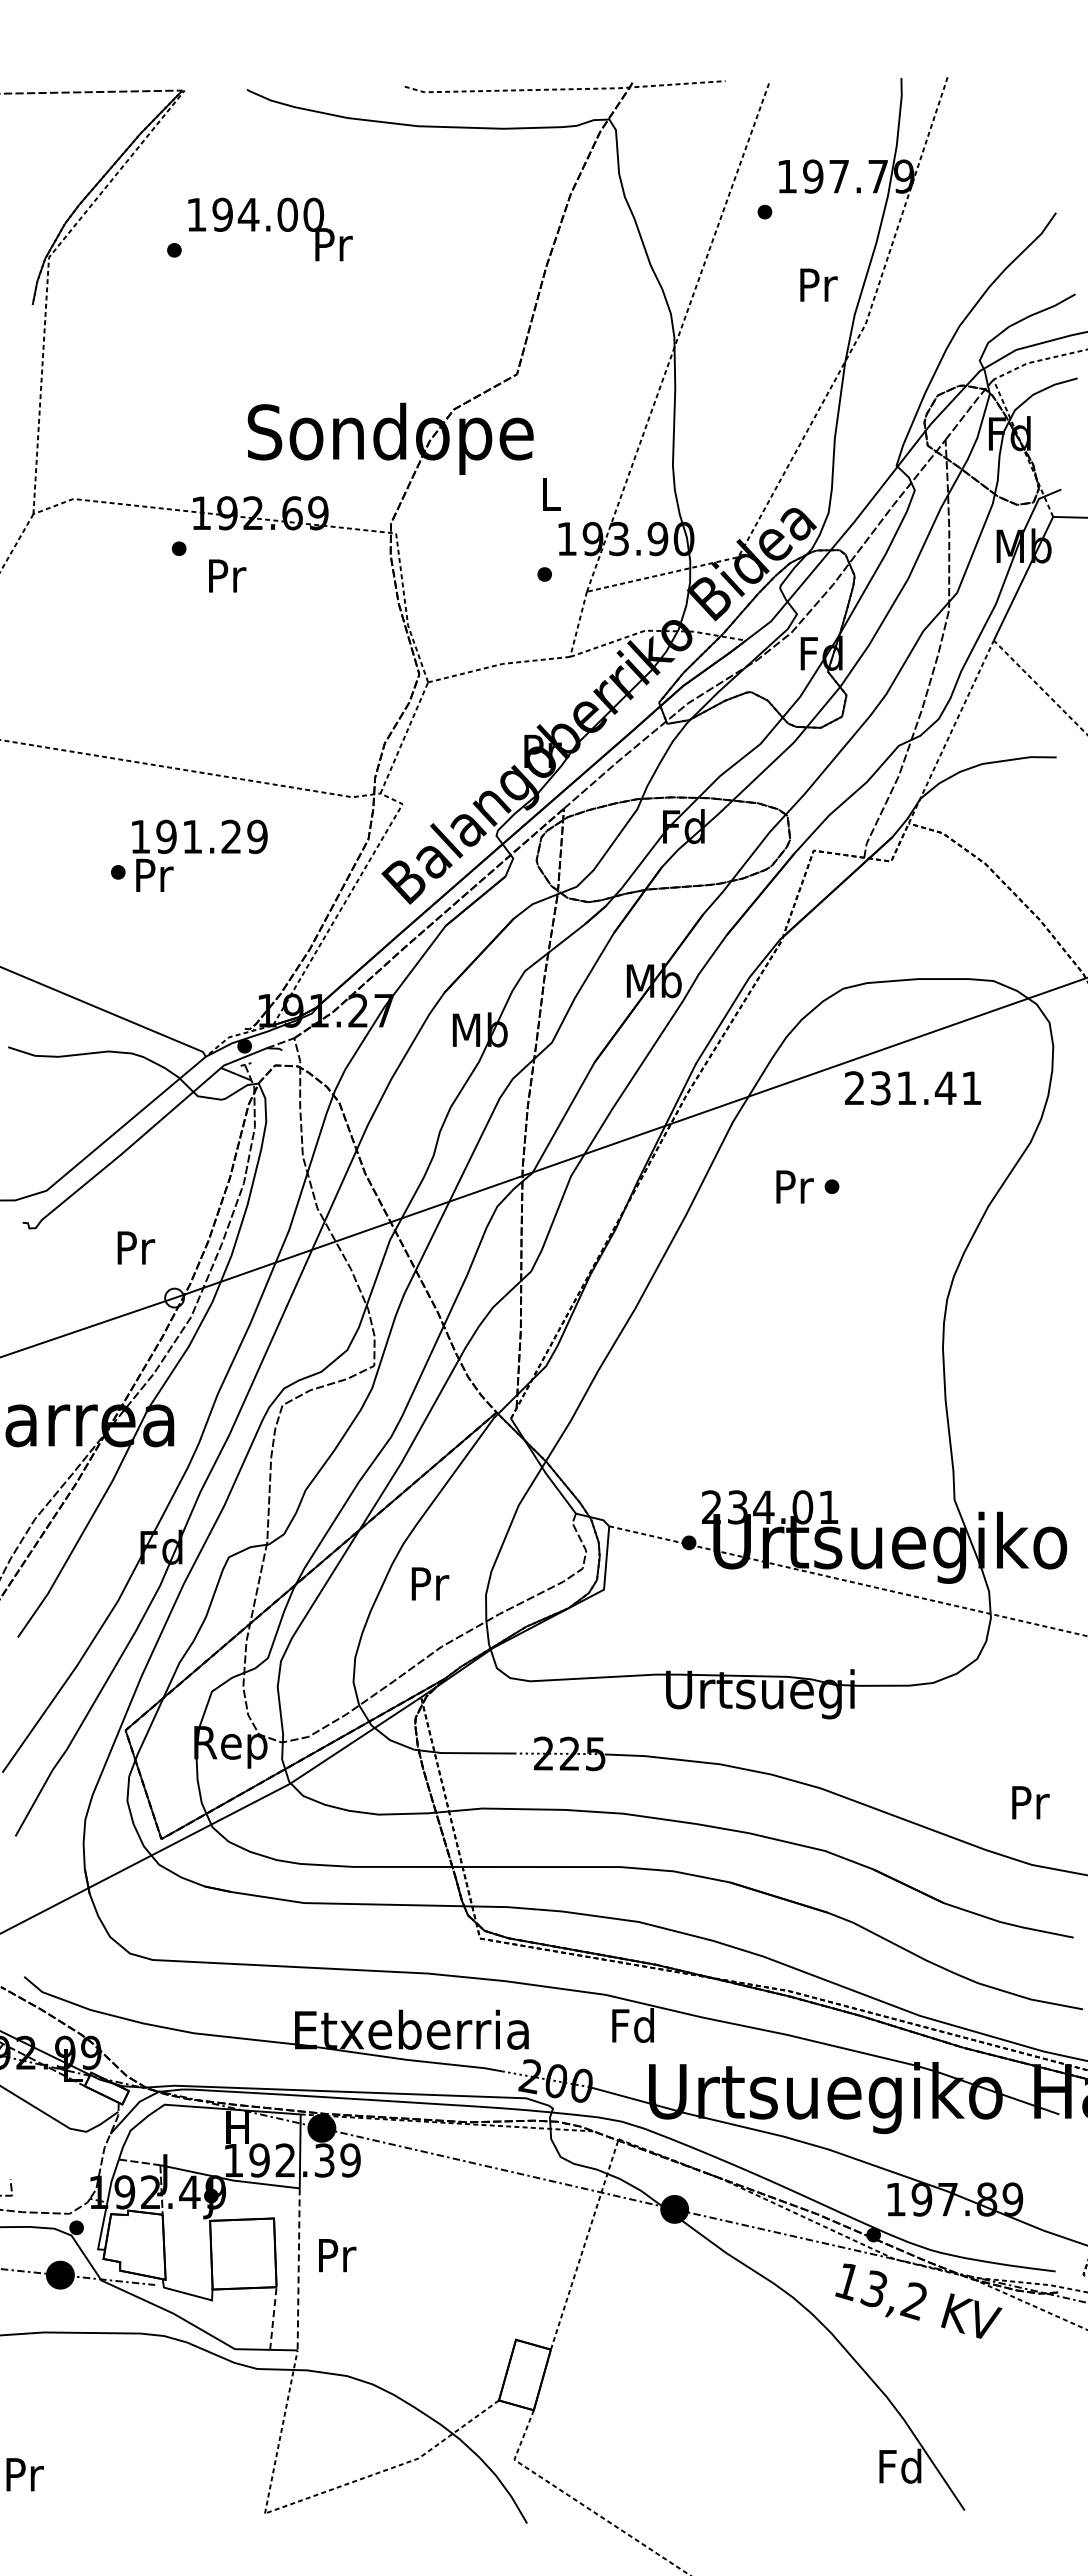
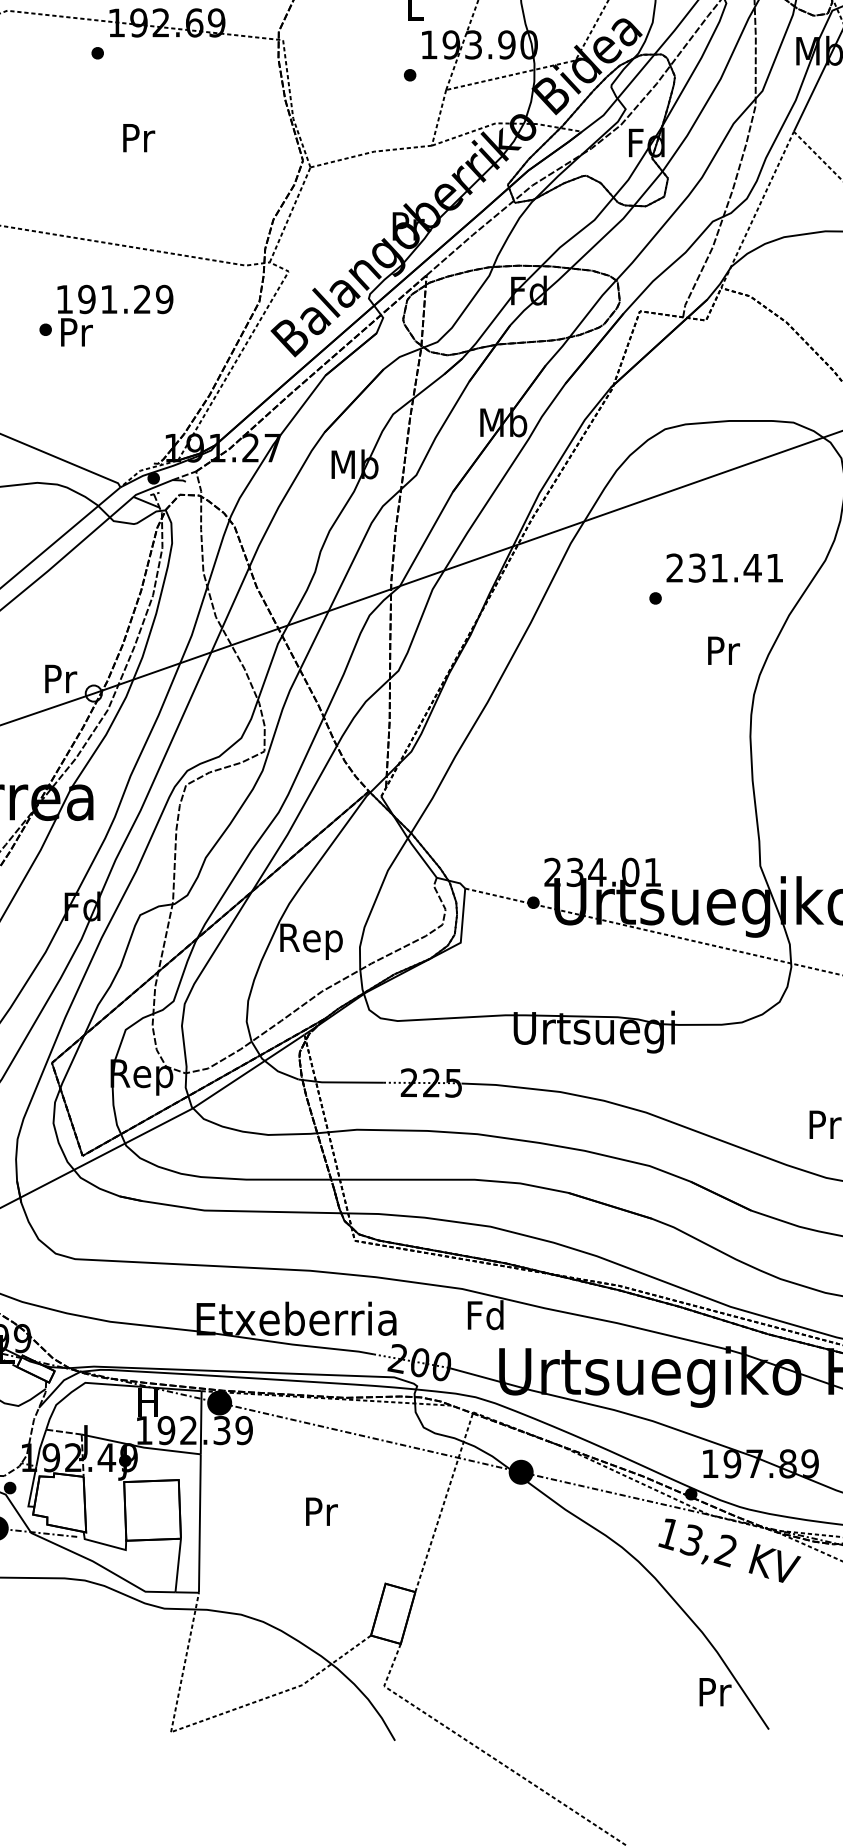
text: (227, 575) -> (139, 137), moved
text: (912, 1088) -> (724, 568), moved
text: (794, 1186) -> (723, 650), moved
text: (136, 1247) -> (61, 678), moved
text: (428, 1588) -> (310, 941), Pr -> Rep
text: (337, 2255) -> (321, 1511), moved
line: (298, 2269) -> (199, 1523), dashed -> solid
line: (273, 2318) -> (178, 1565), dashed -> solid
text: (900, 2465) -> (714, 1691), Fd -> Pr

